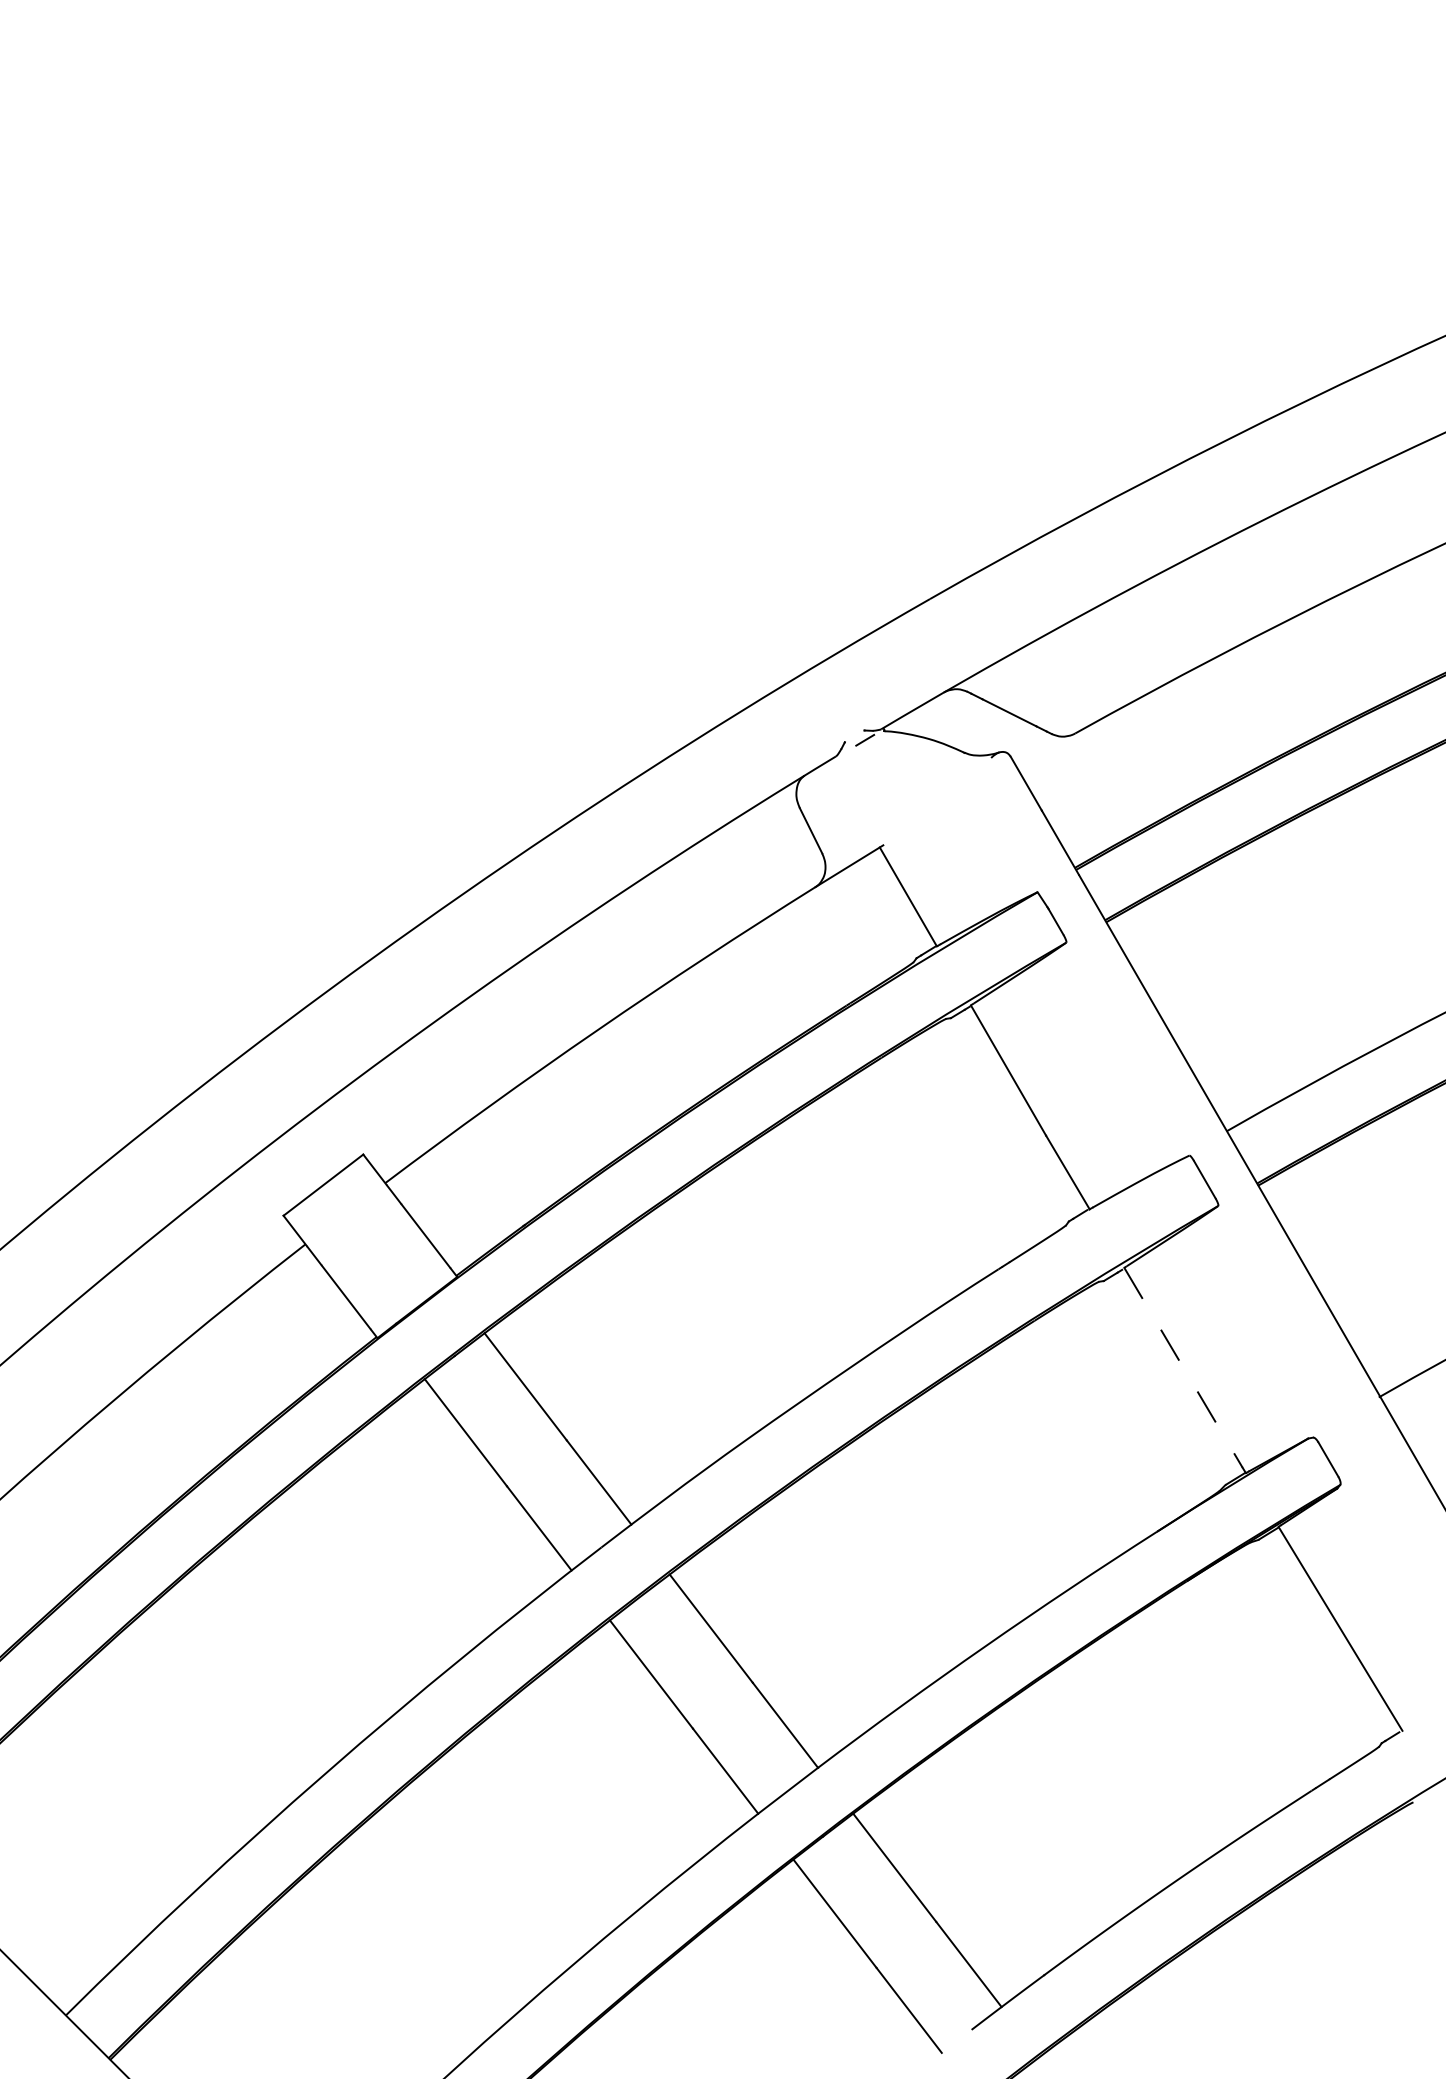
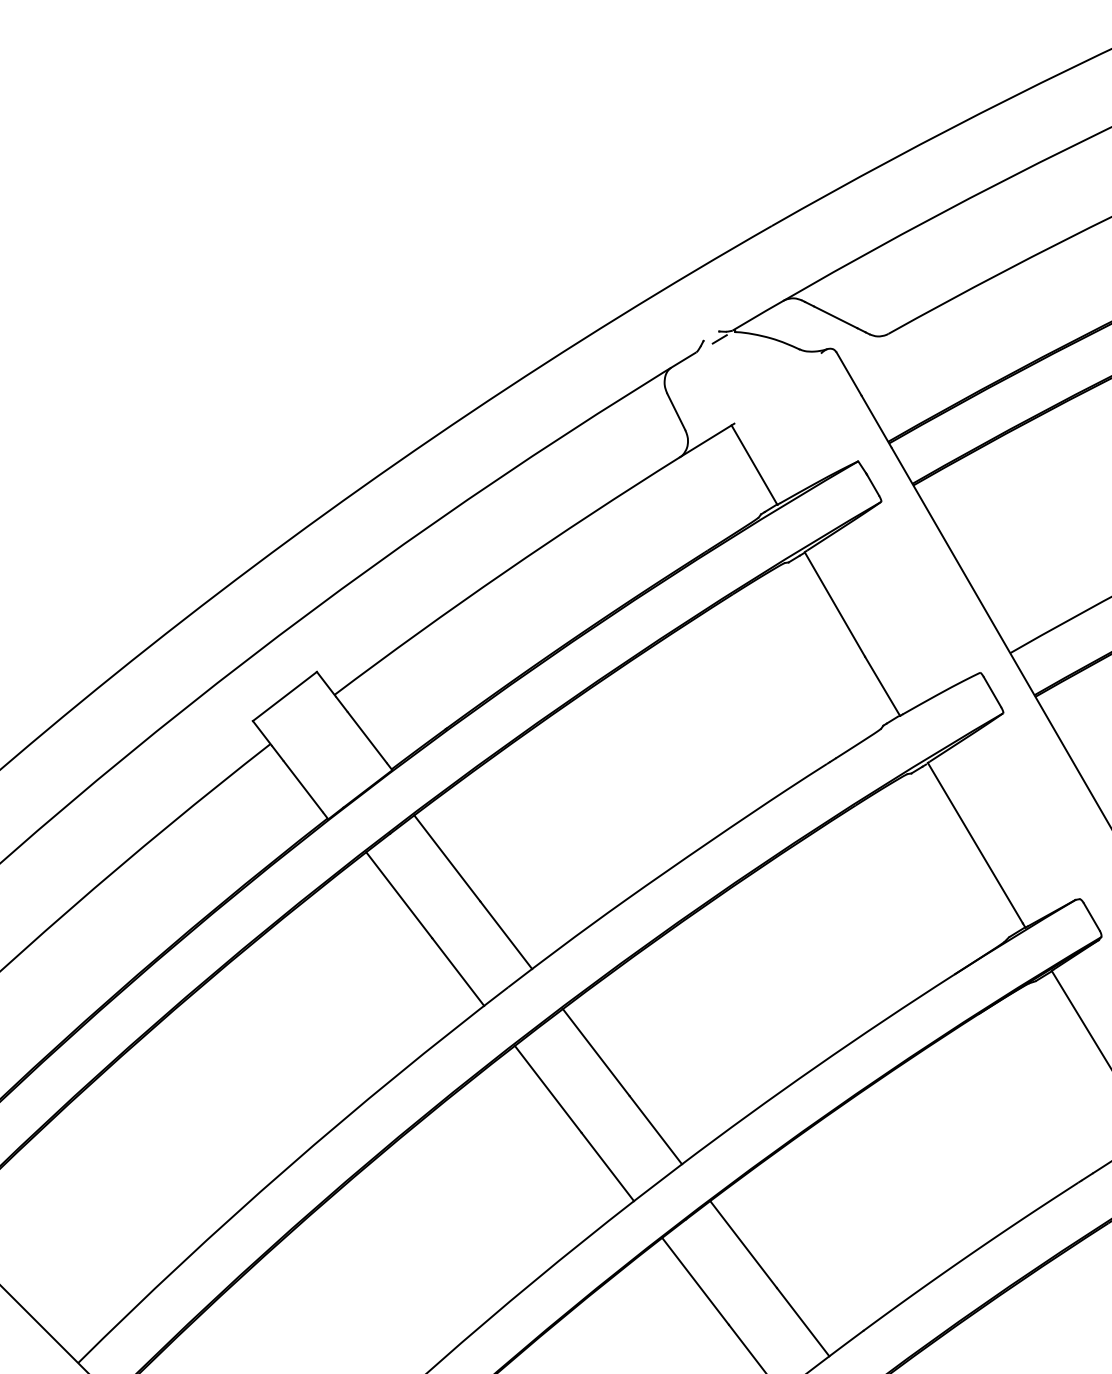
line: (1183, 1368) -> (975, 843), dashed -> solid

